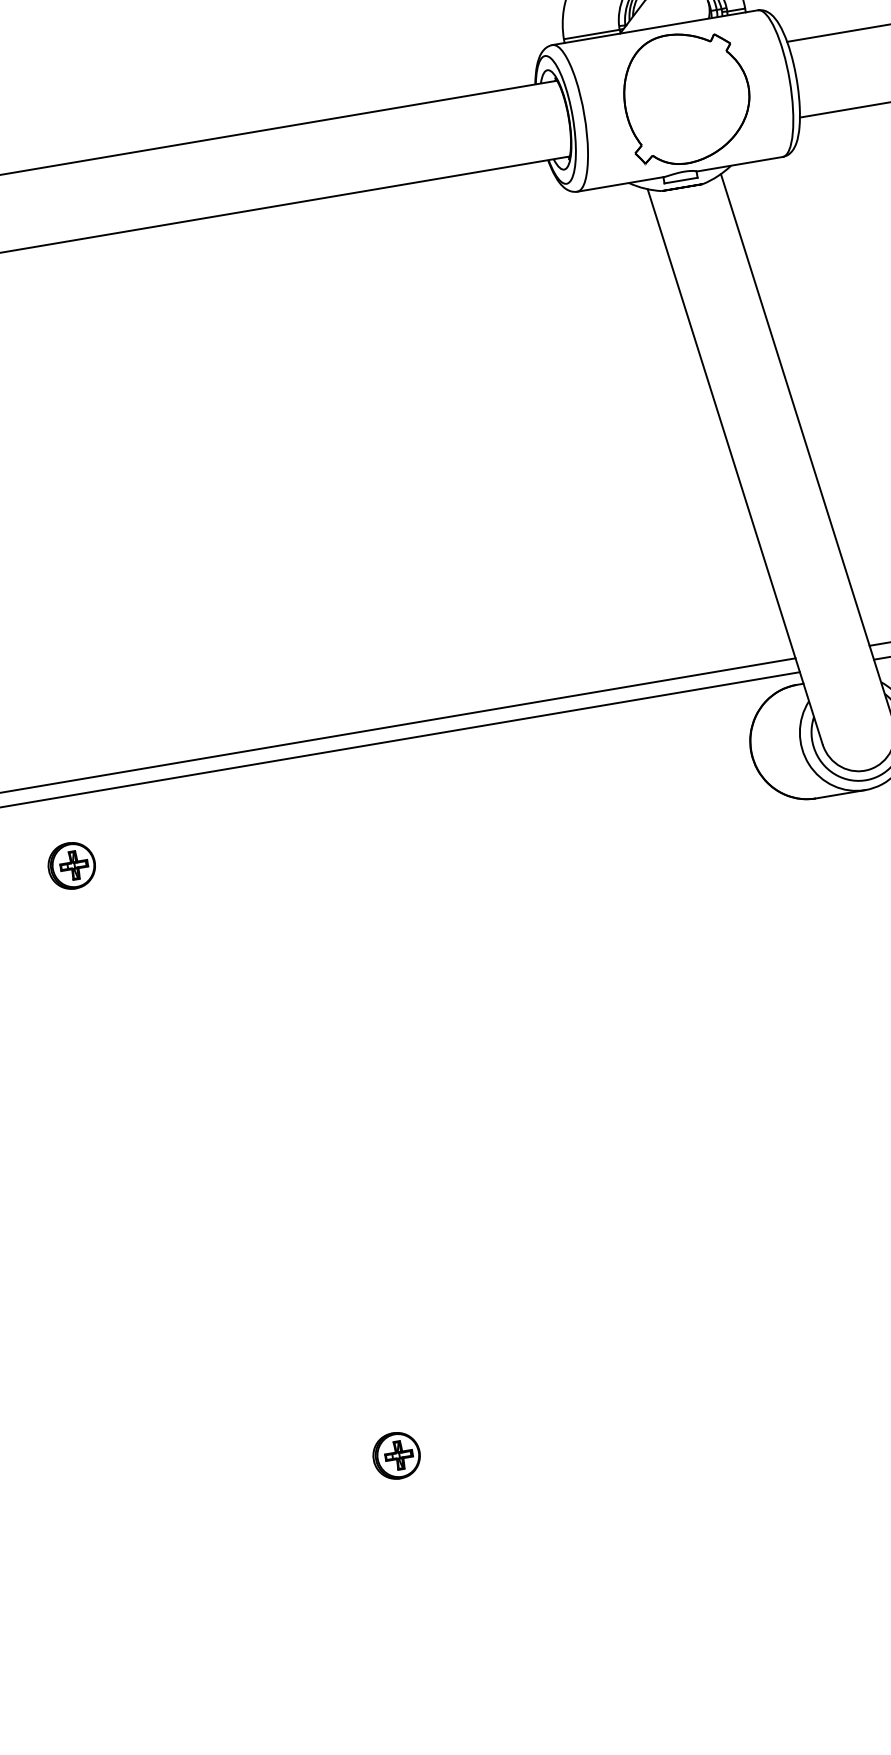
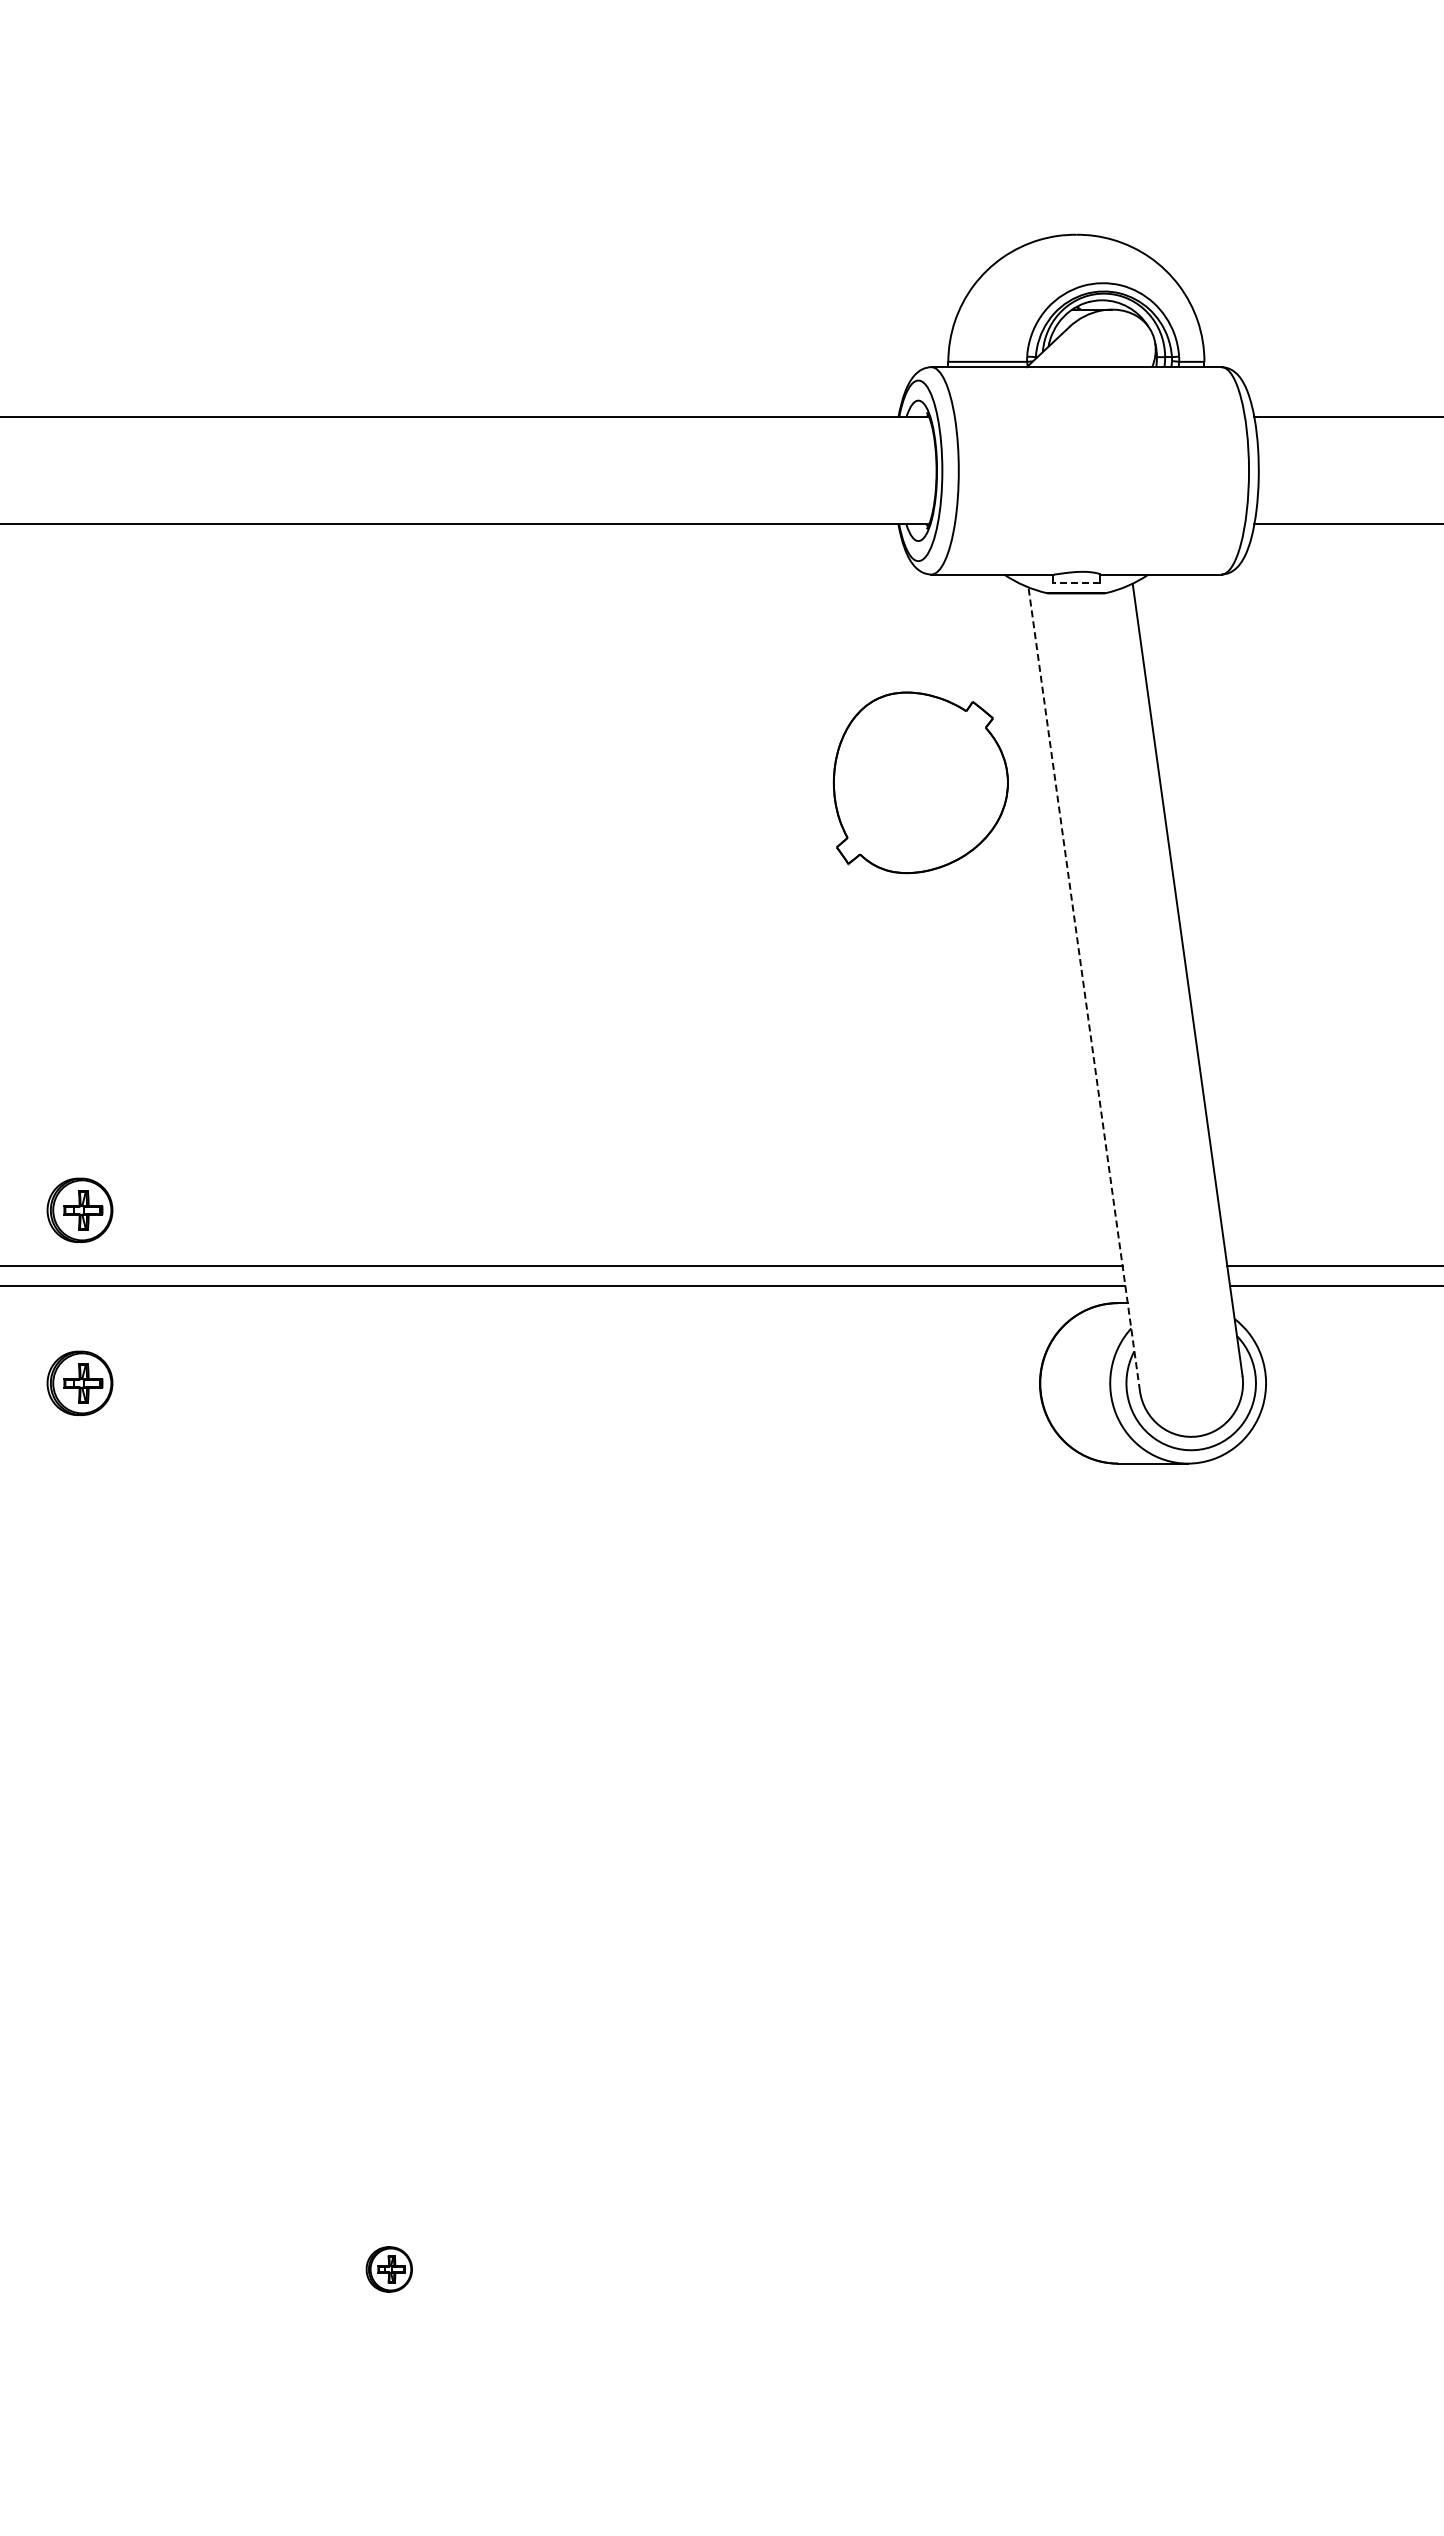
part: (686, 97) -> (920, 782), moved
line: (680, 180) -> (1075, 583), solid -> dashed
line: (735, 467) -> (1084, 989), solid -> dashed
part: (50, 742) -> (79, 1209), added
part: (396, 1455) -> (389, 2269), size x0.7

